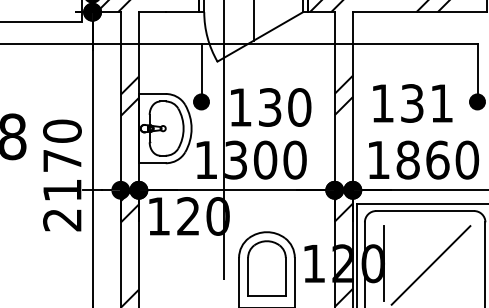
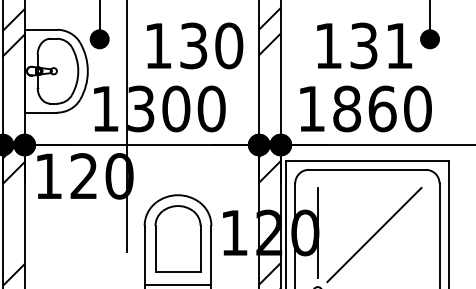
text: (412, 103) -> (364, 45), moved
text: (271, 107) -> (195, 45), moved

